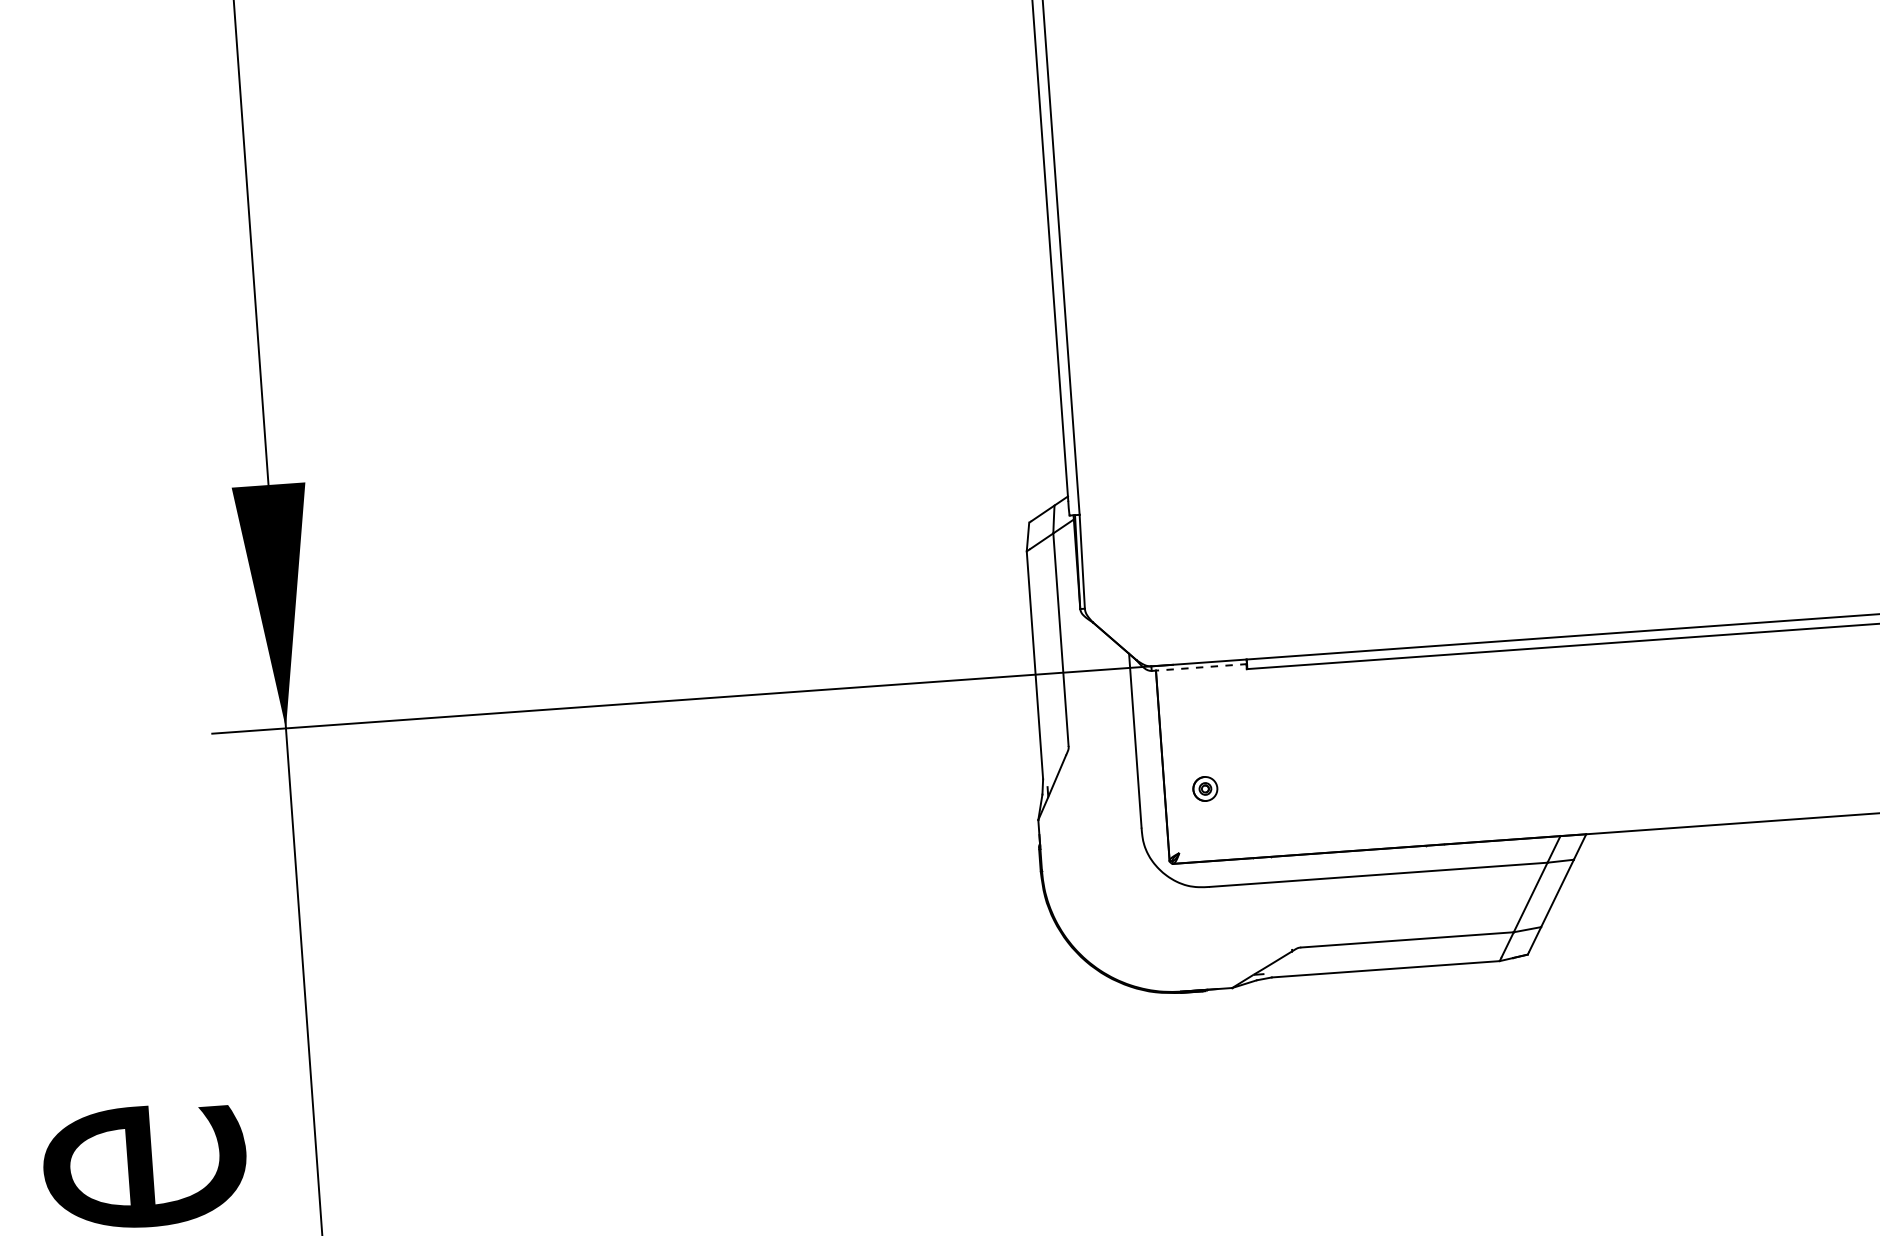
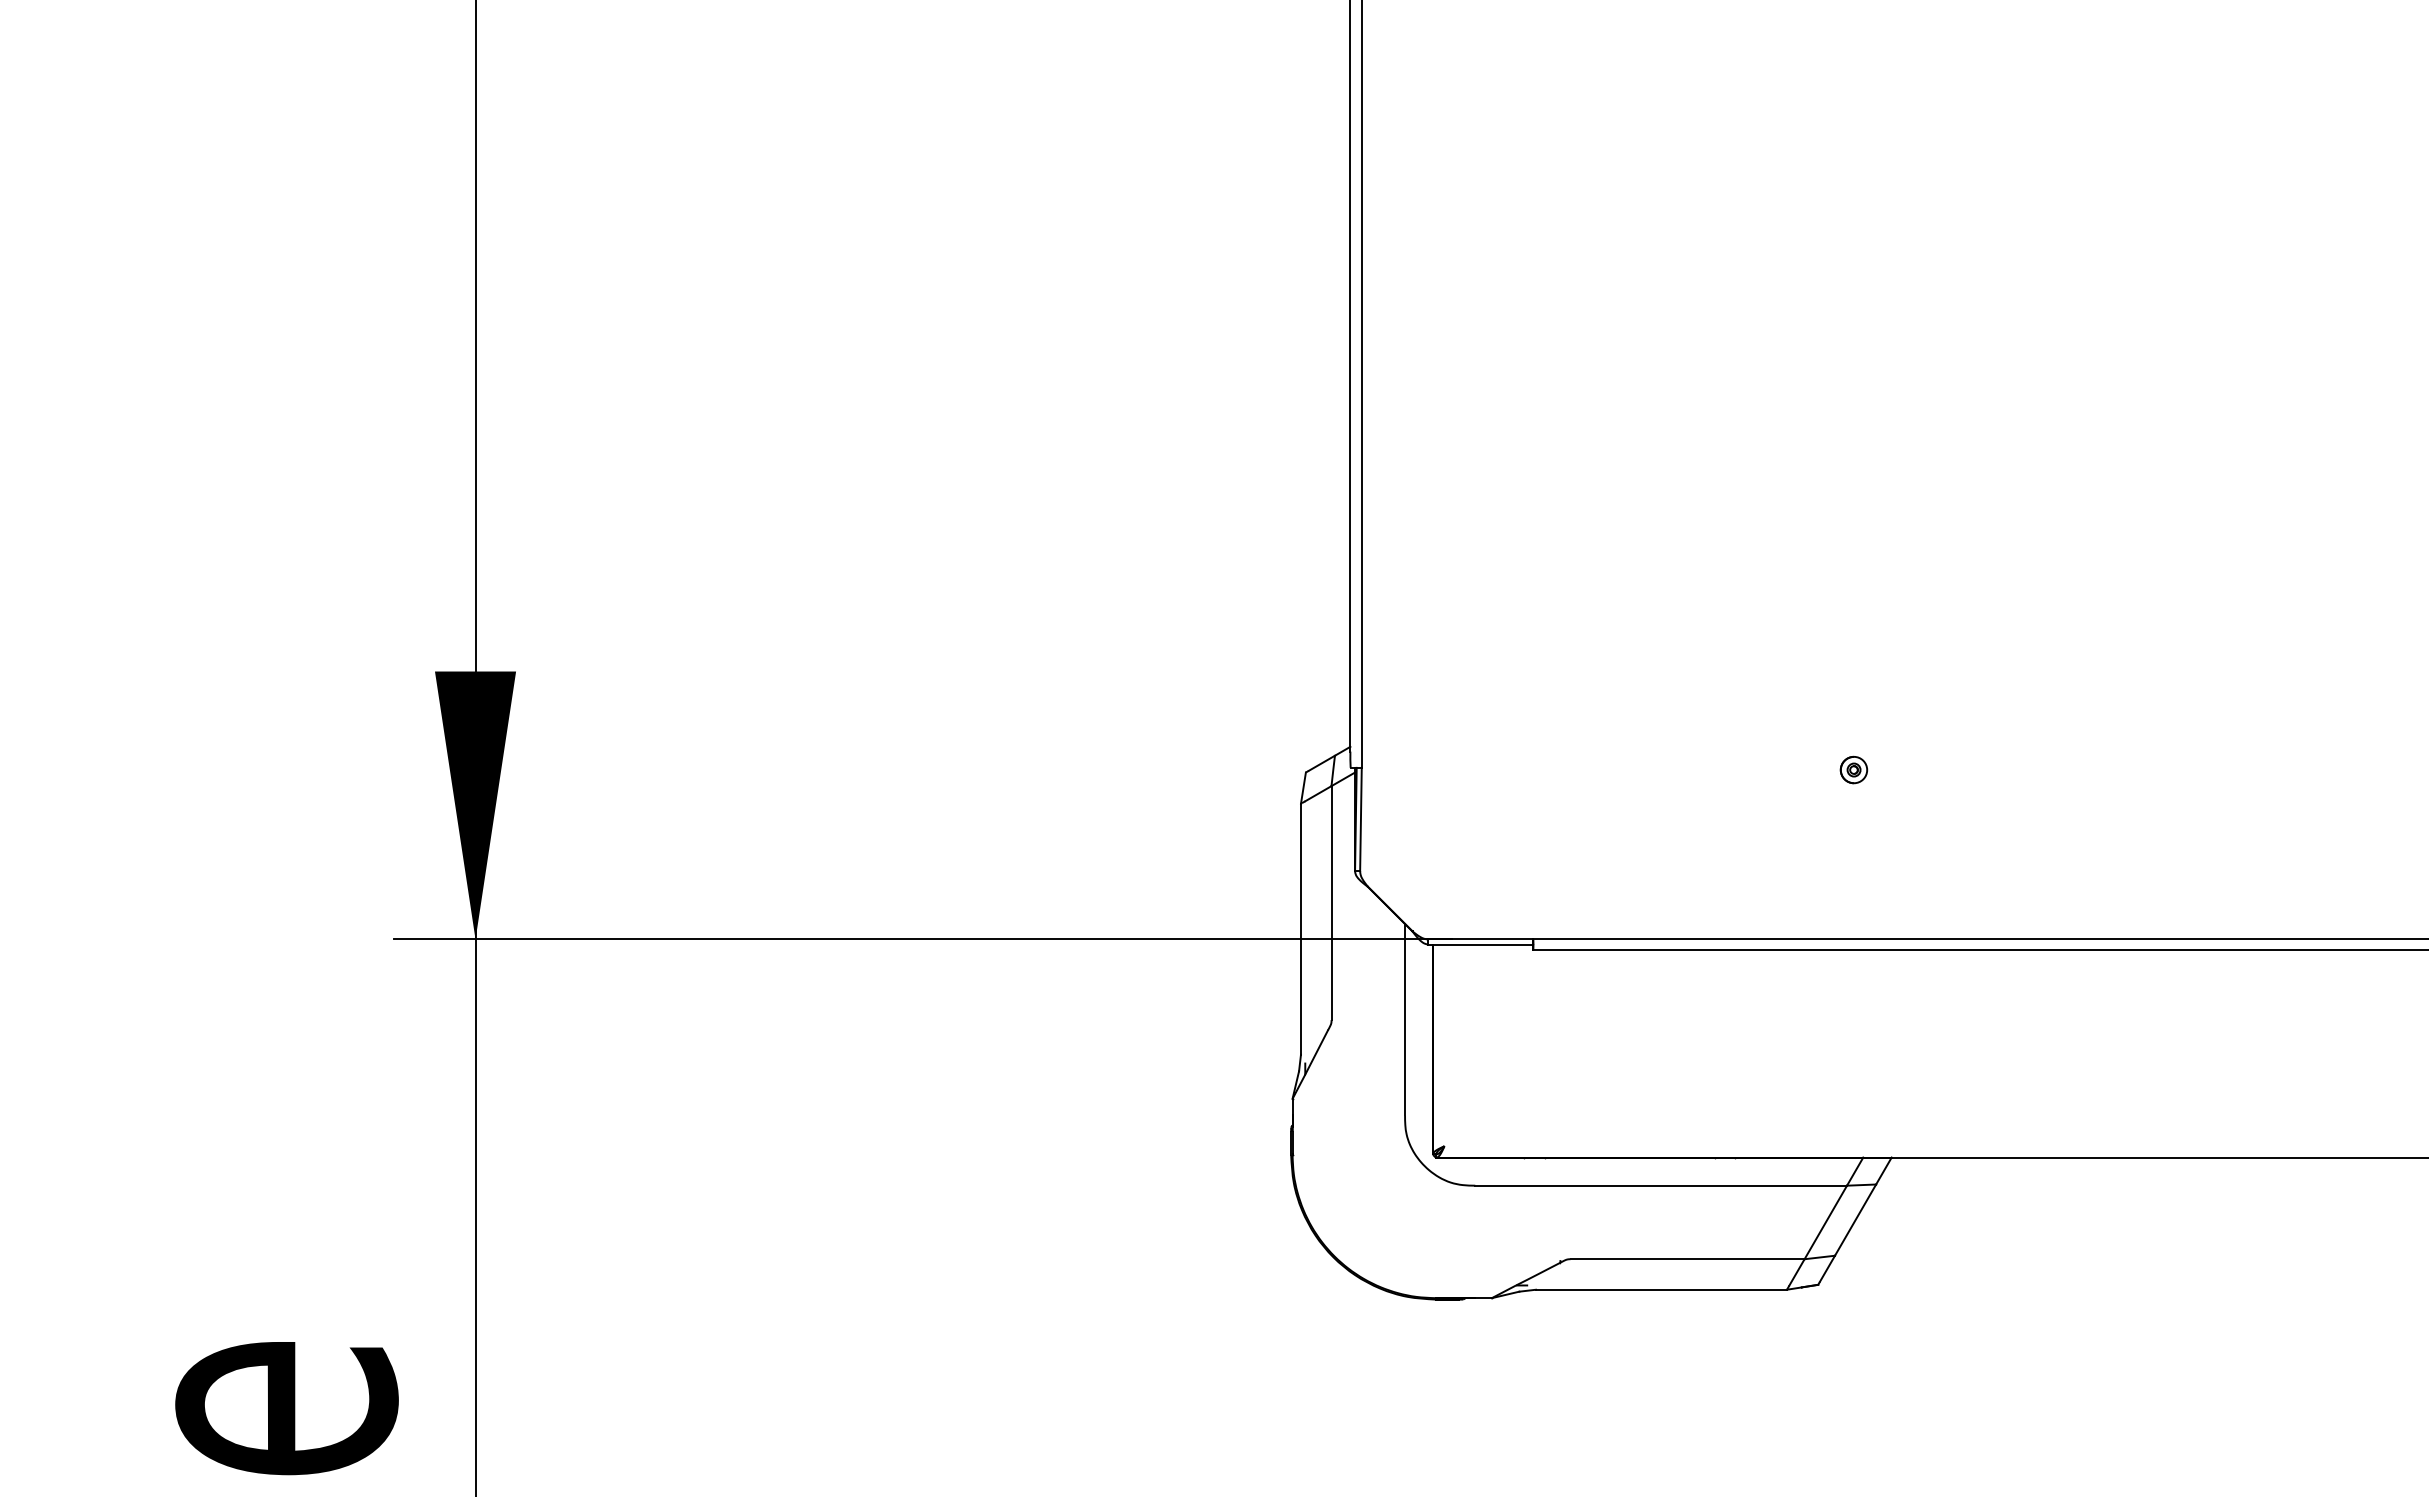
line: (1199, 667) -> (1481, 944), dashed -> solid
part: (1204, 788) -> (1853, 769), moved

